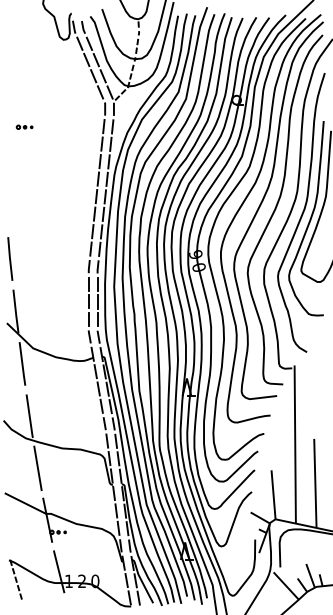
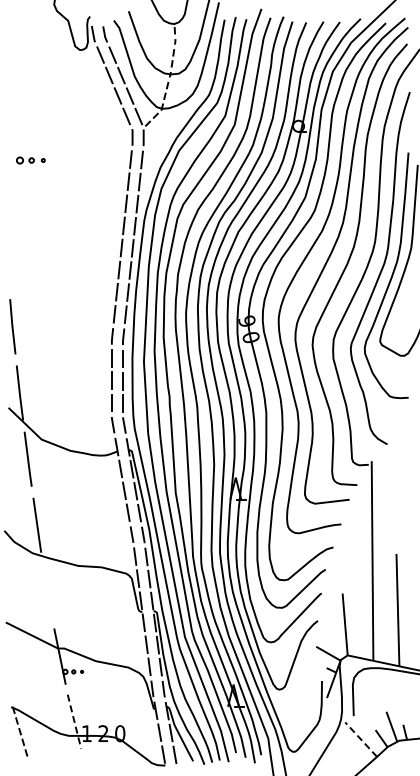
part: (24, 127) -> (30, 160), size x1.4
line: (37, 467) -> (47, 590), removed
line: (59, 571) -> (74, 721), solid -> dashed
line: (285, 585) -> (360, 739), solid -> dashed

